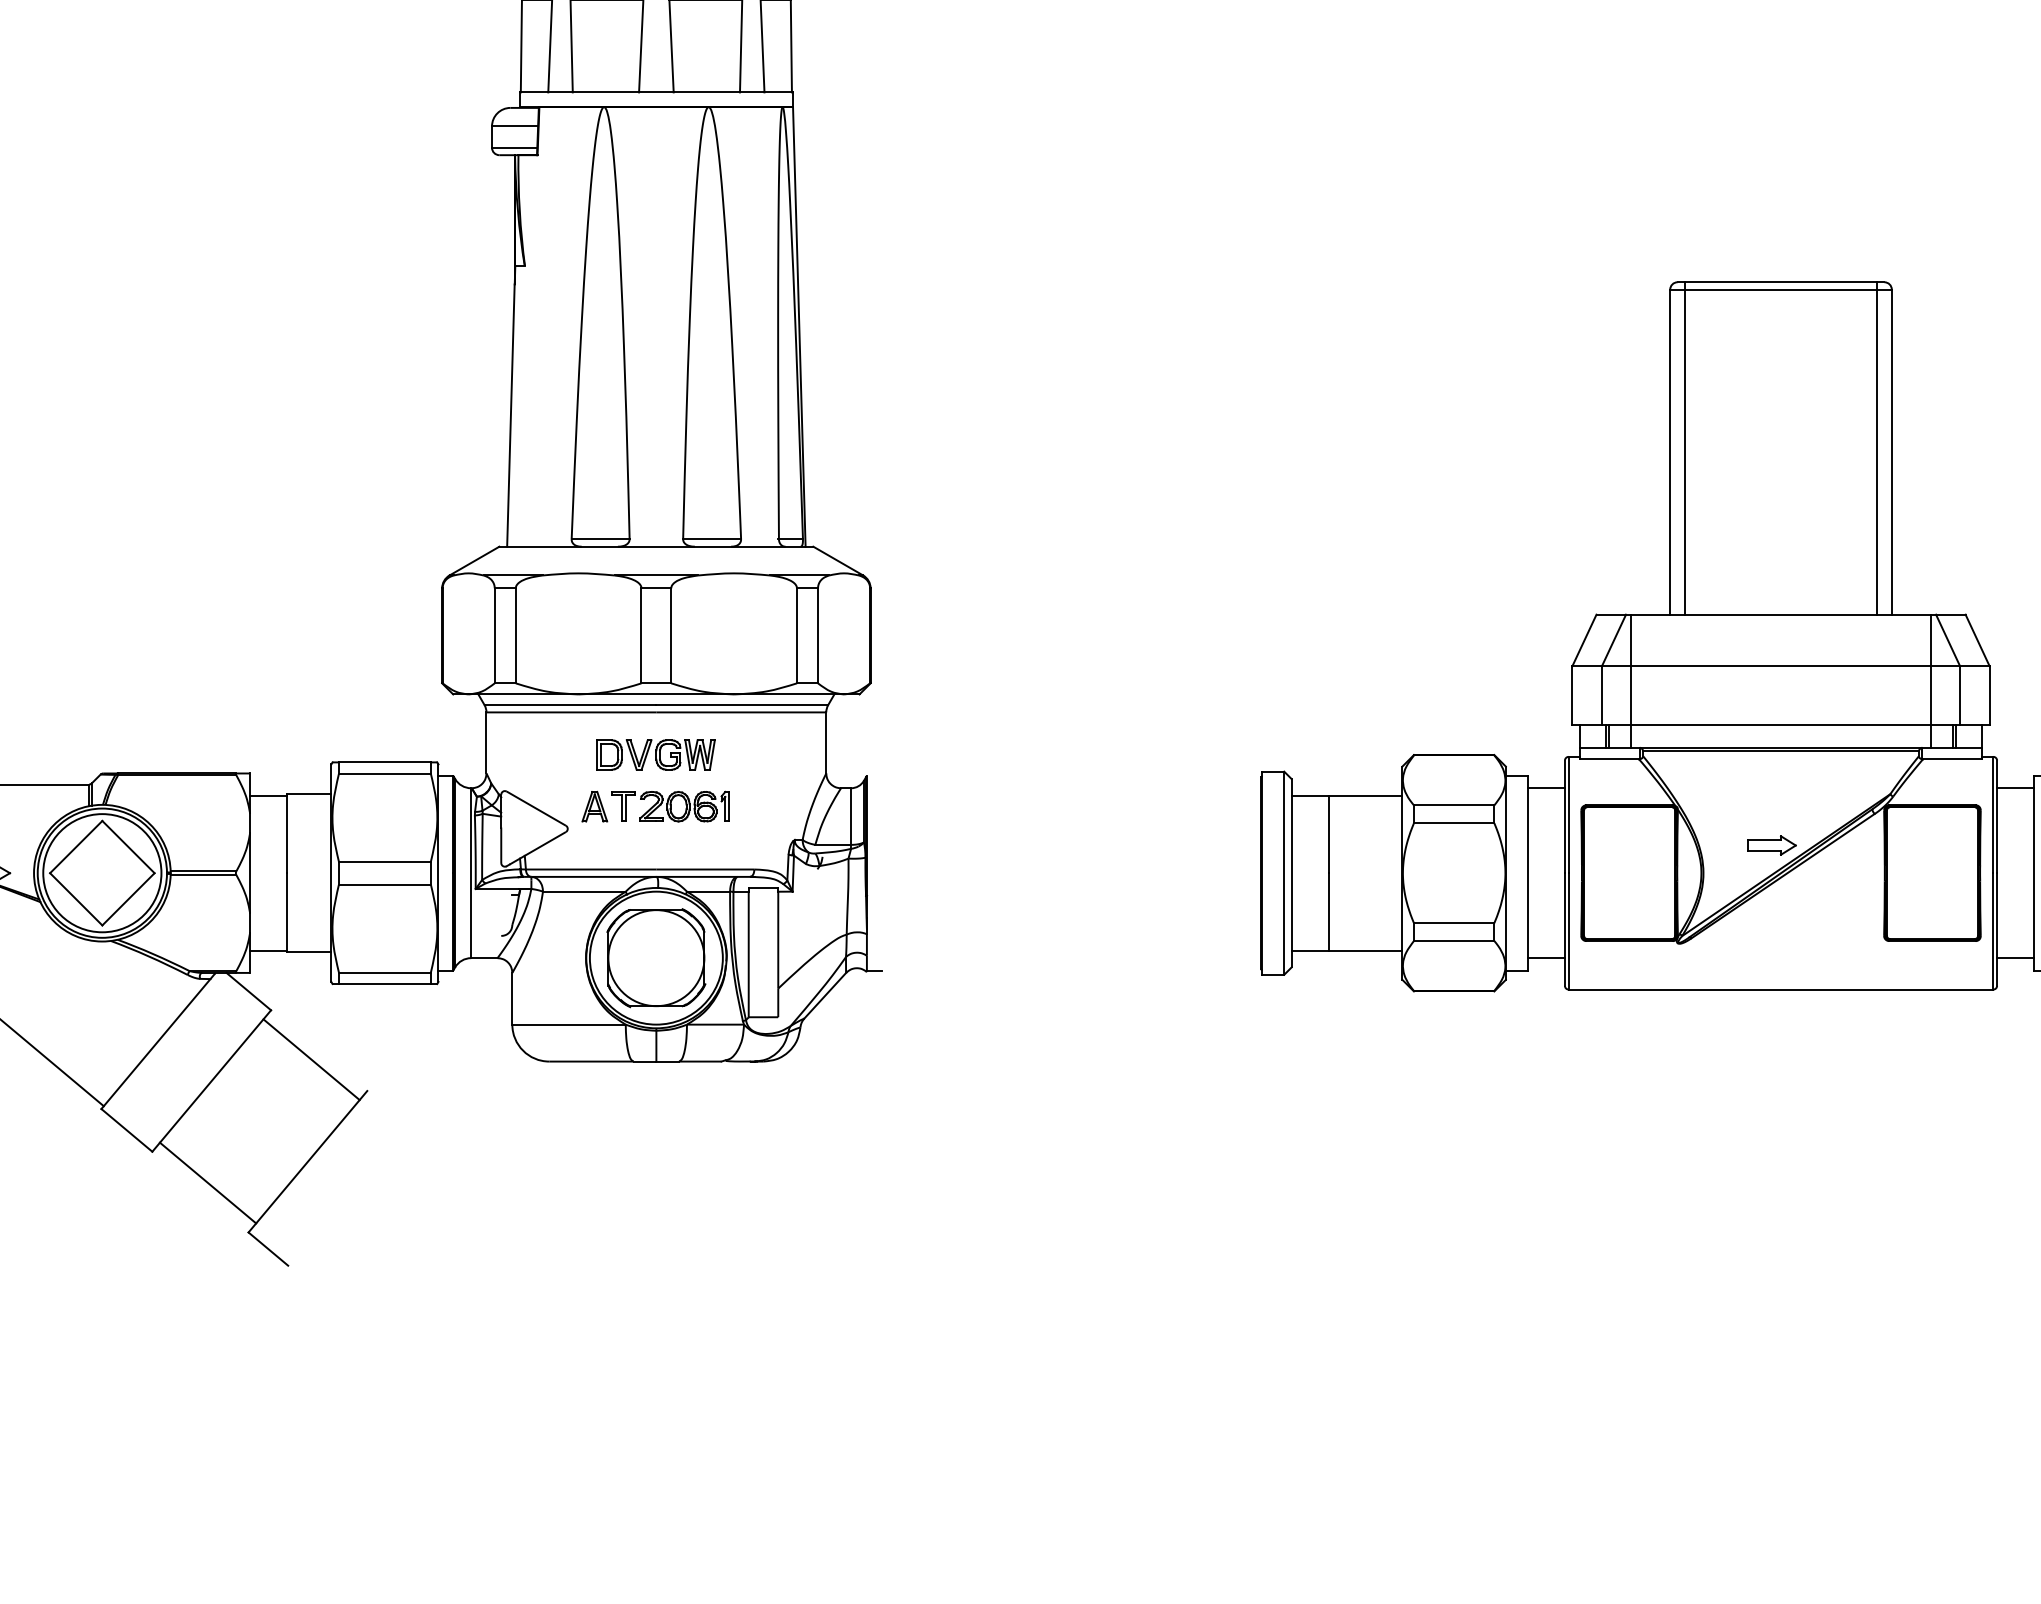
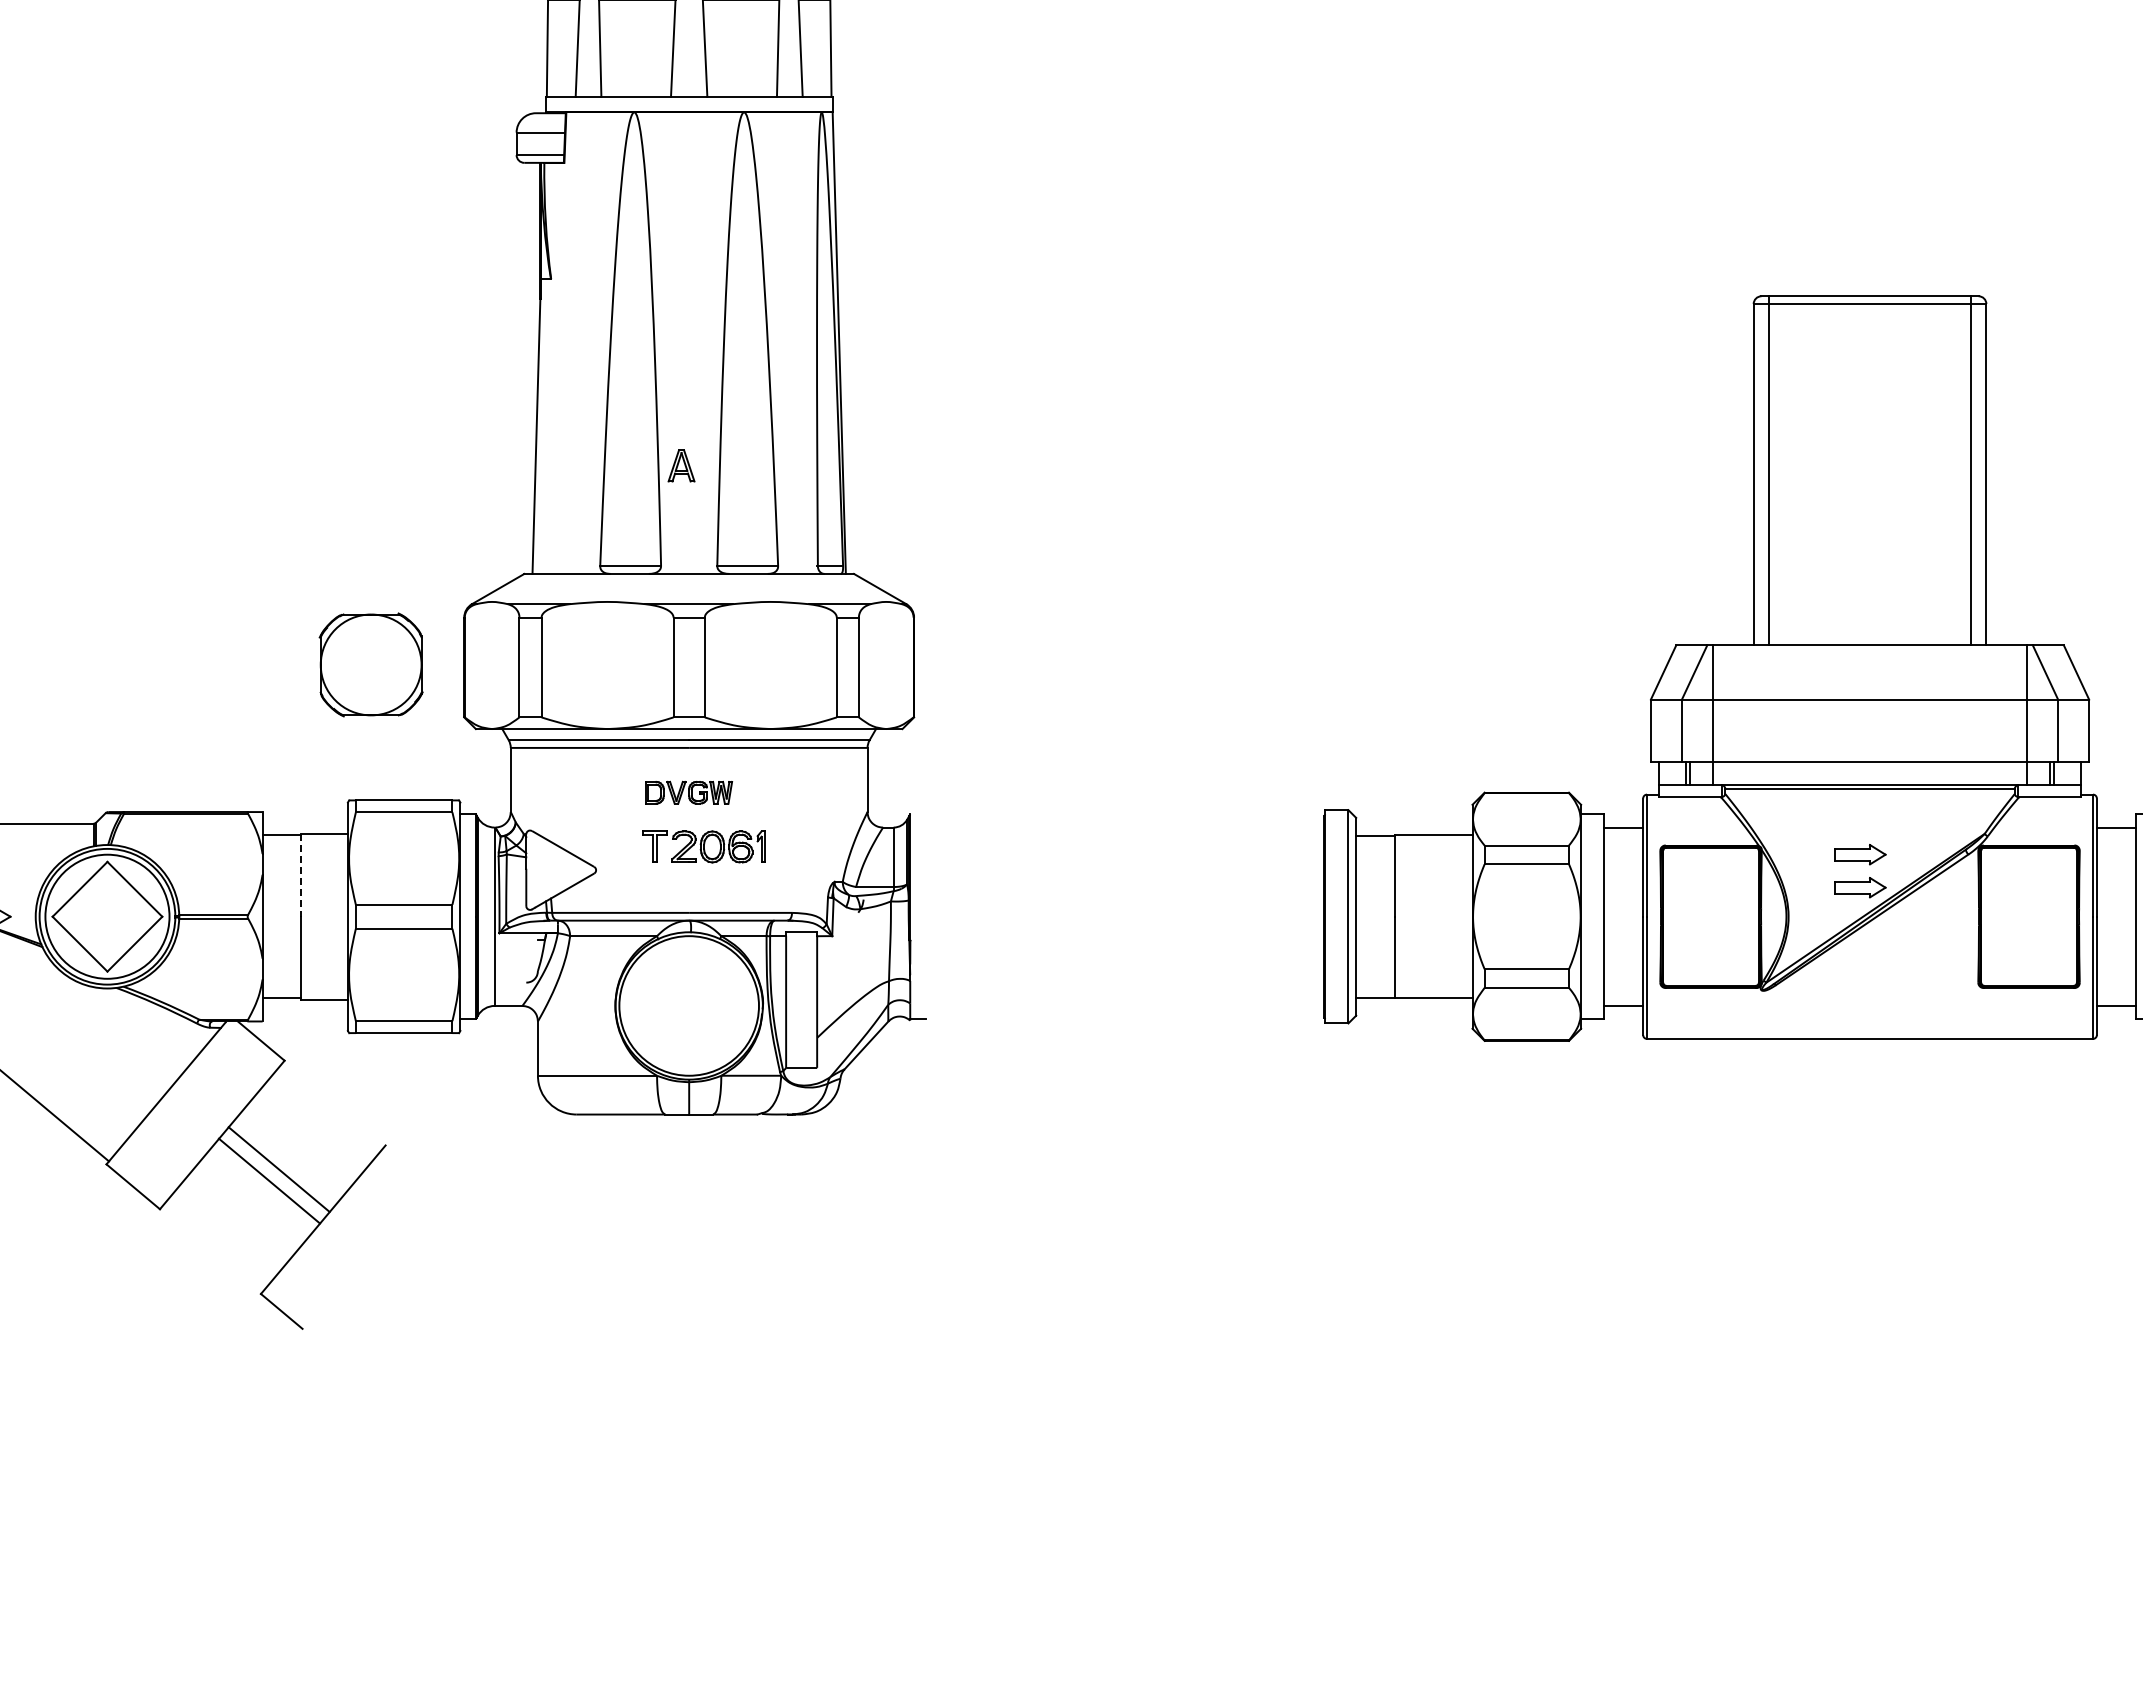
part: (655, 754) -> (688, 792), size x0.7
part: (594, 806) -> (681, 465), moved
part: (1771, 813) -> (1860, 854), added
line: (287, 833) -> (301, 875), solid -> dashed
part: (655, 957) -> (370, 664), moved
line: (310, 1059) -> (278, 1169), moved
line: (207, 1182) -> (268, 1180), moved

